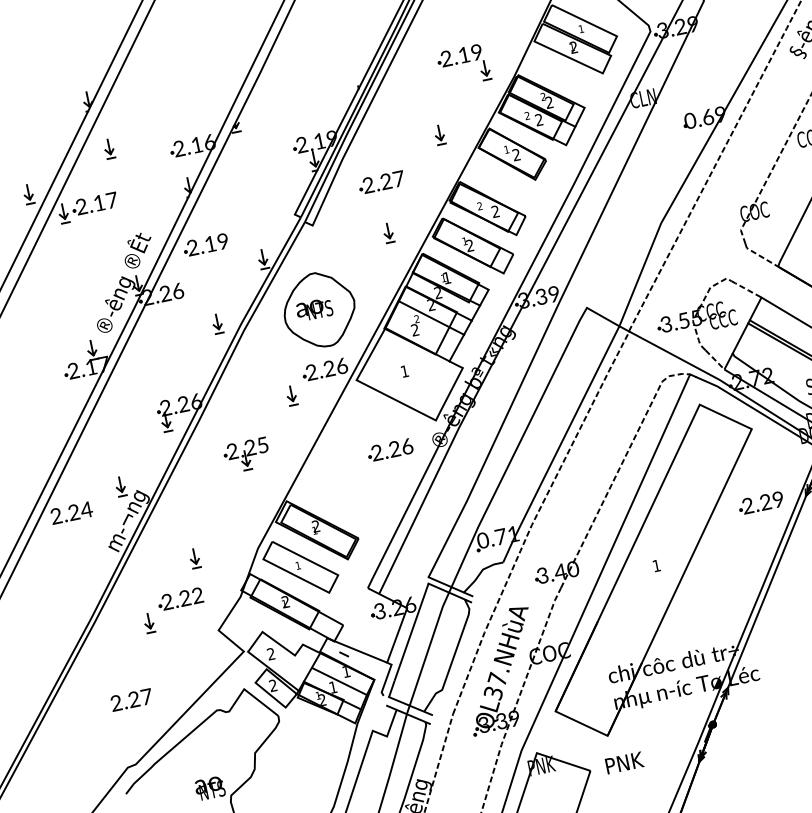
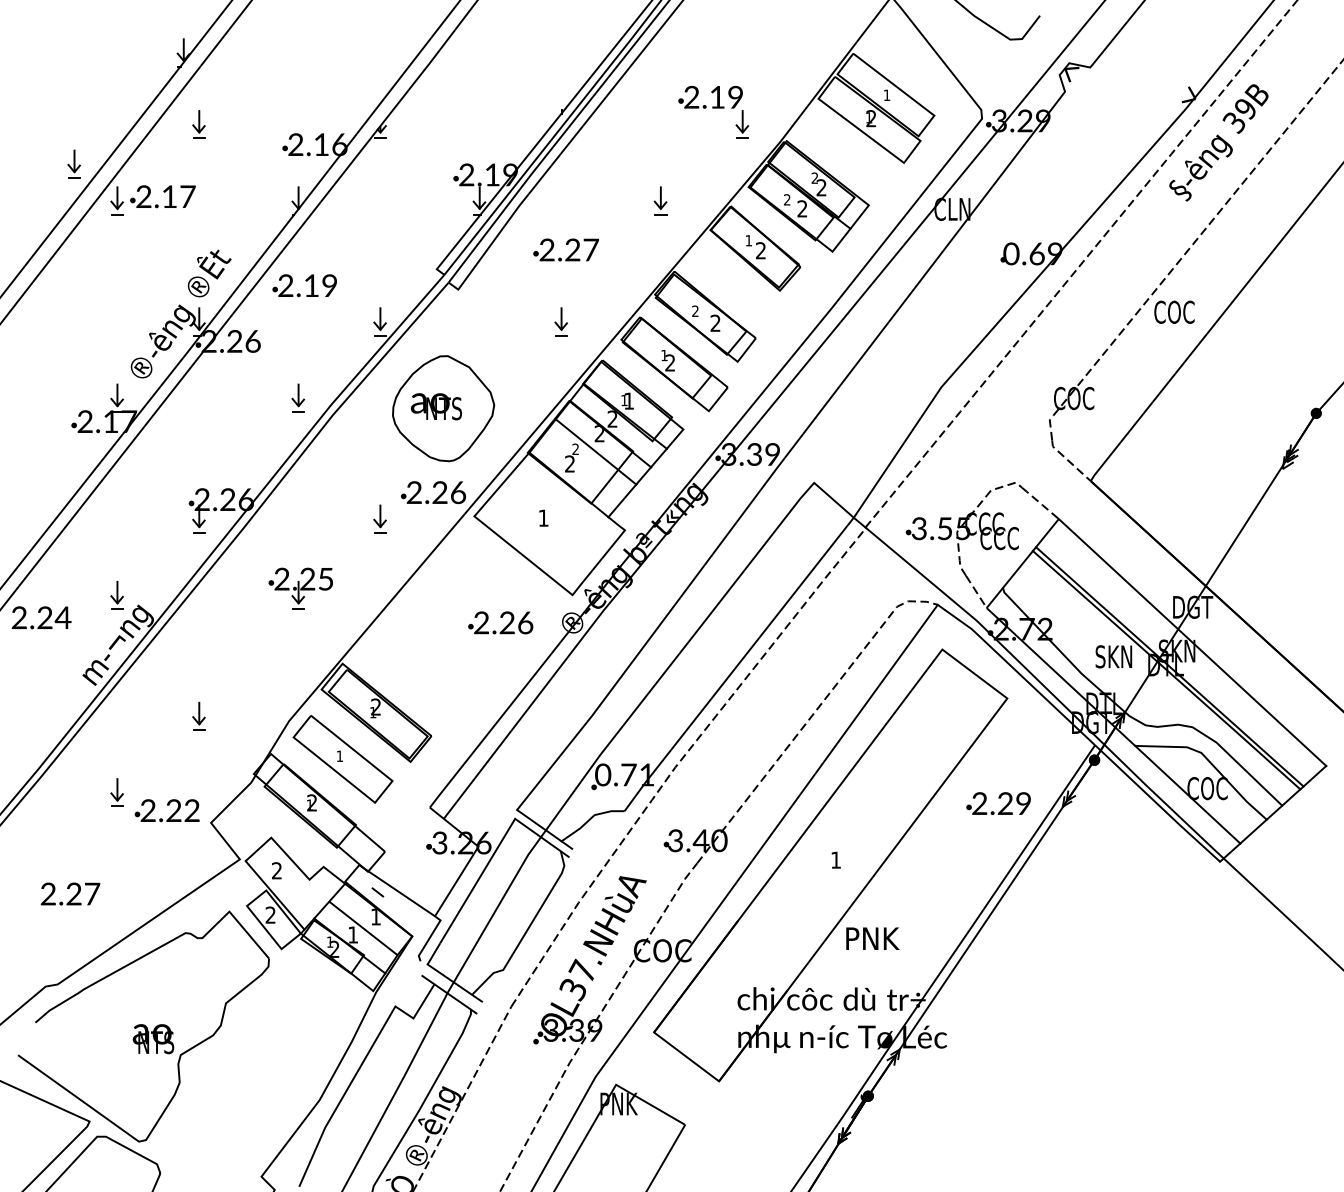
text: (179, 599) -> (166, 810), moved
text: (624, 762) -> (872, 938), moved

